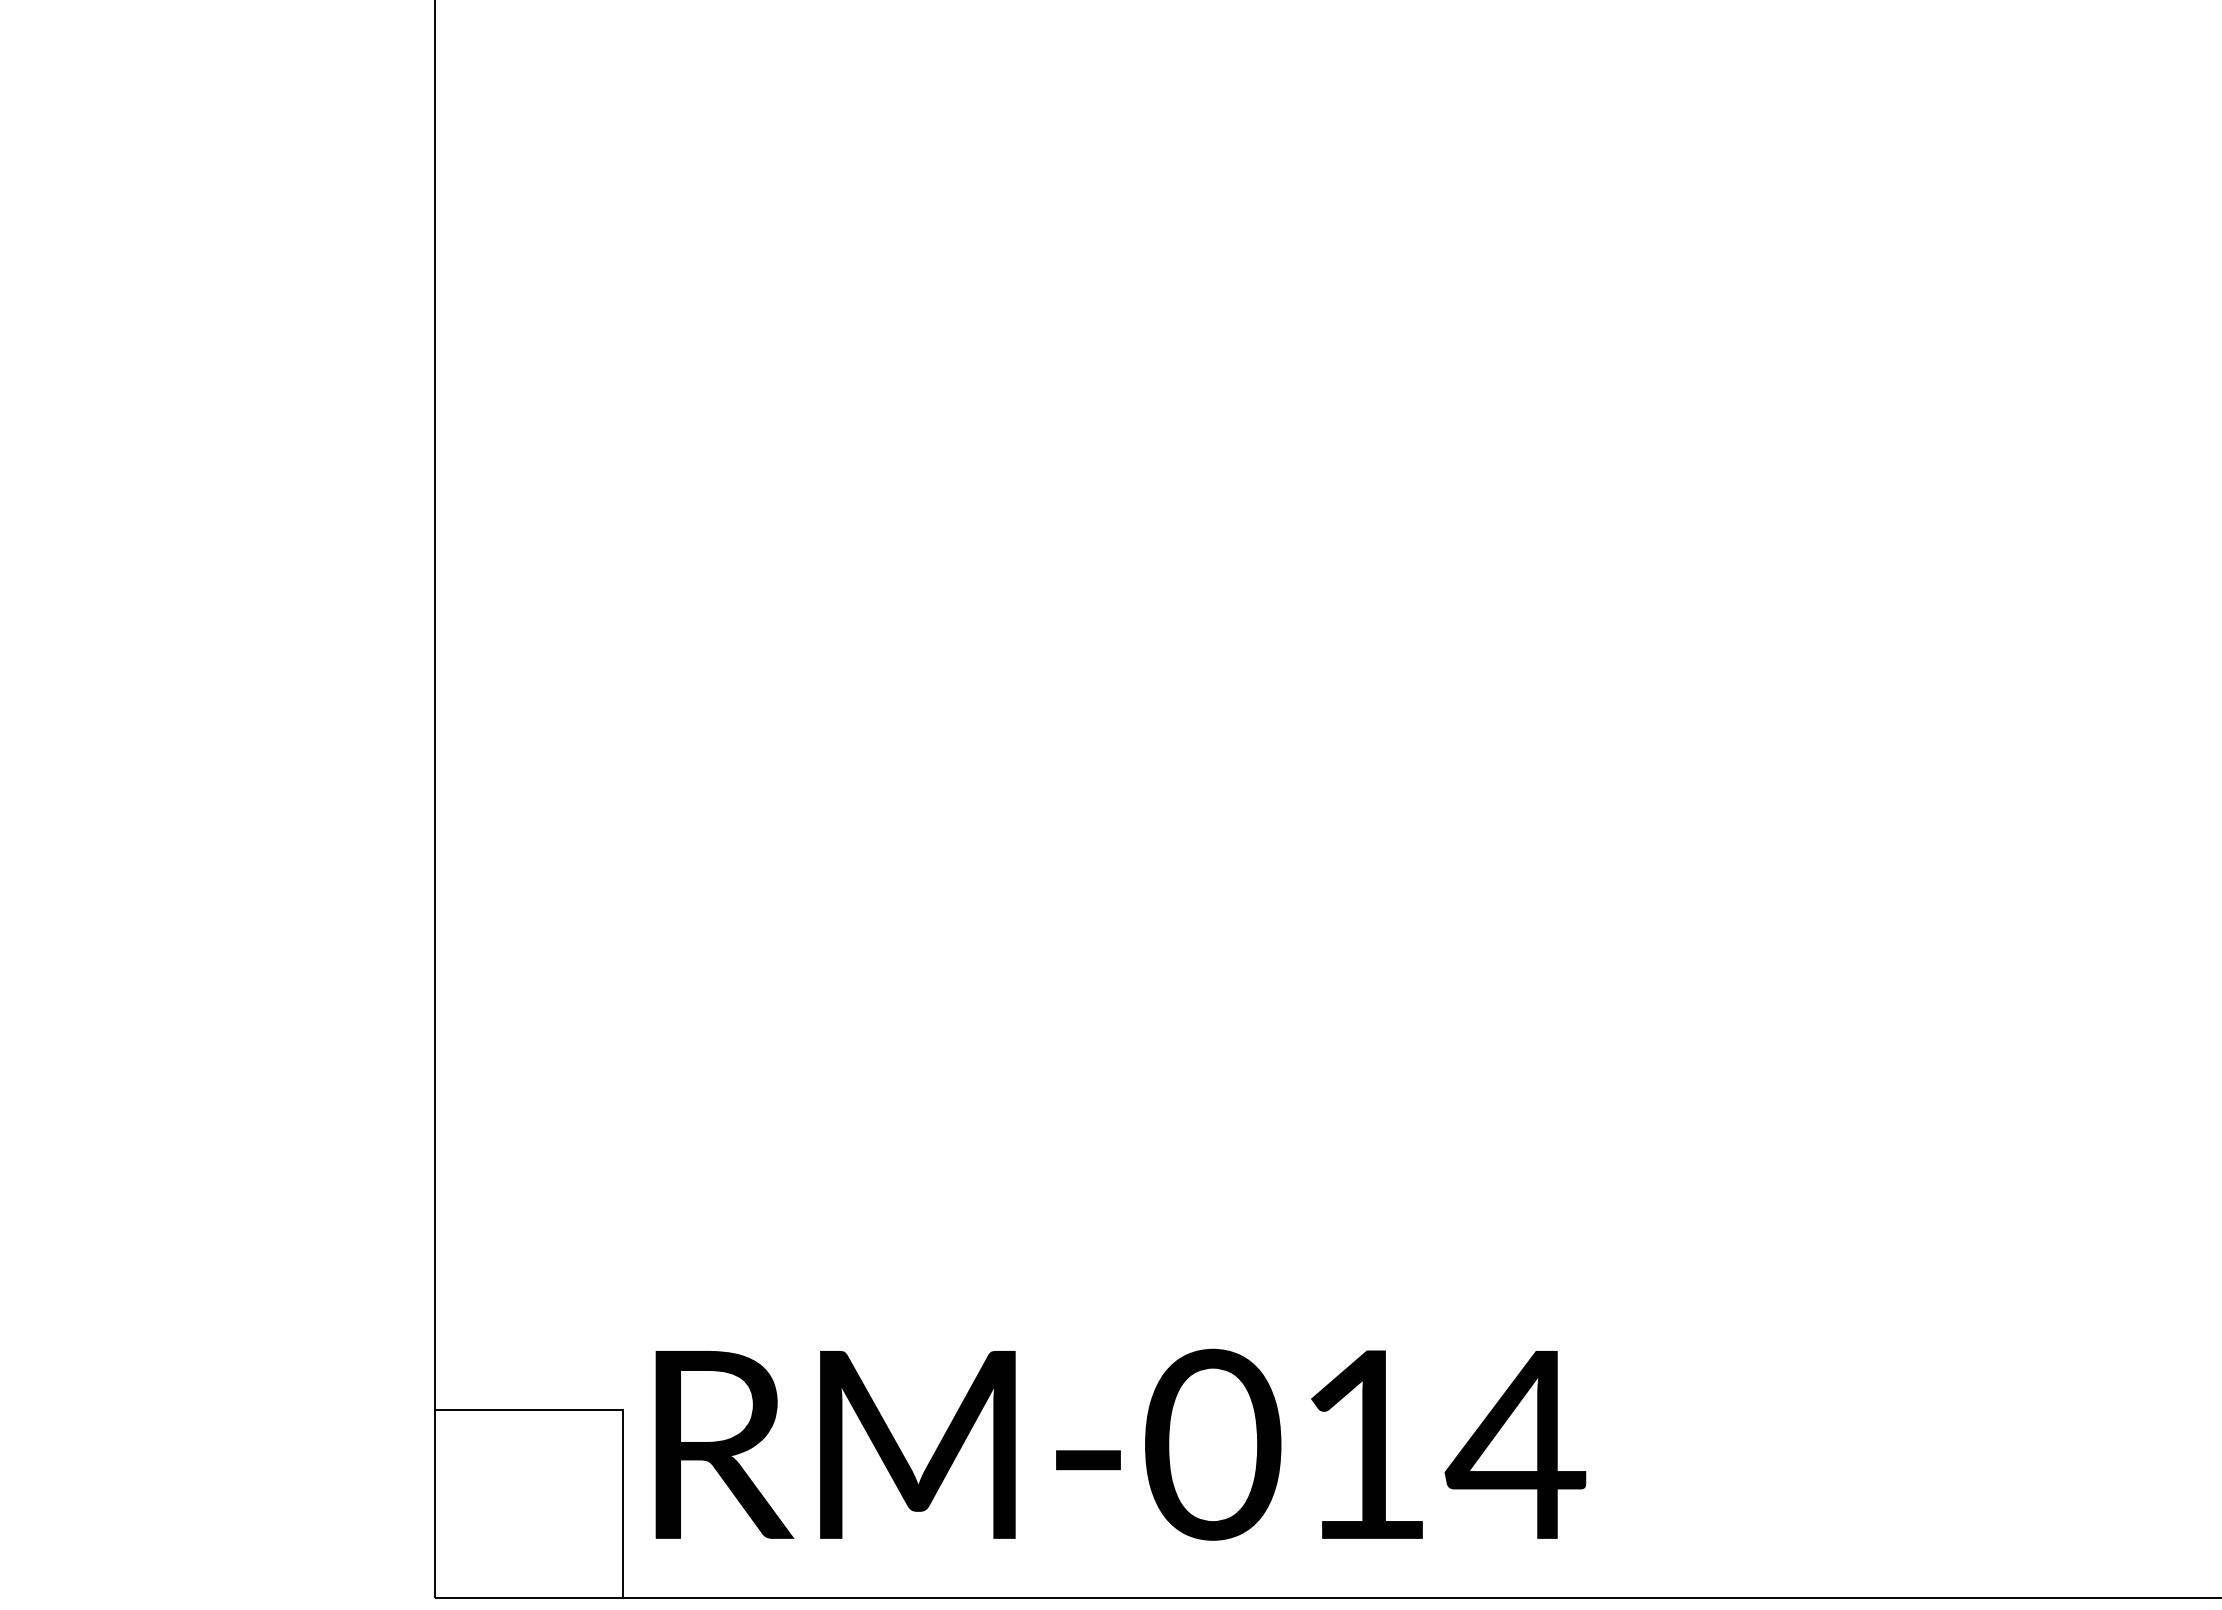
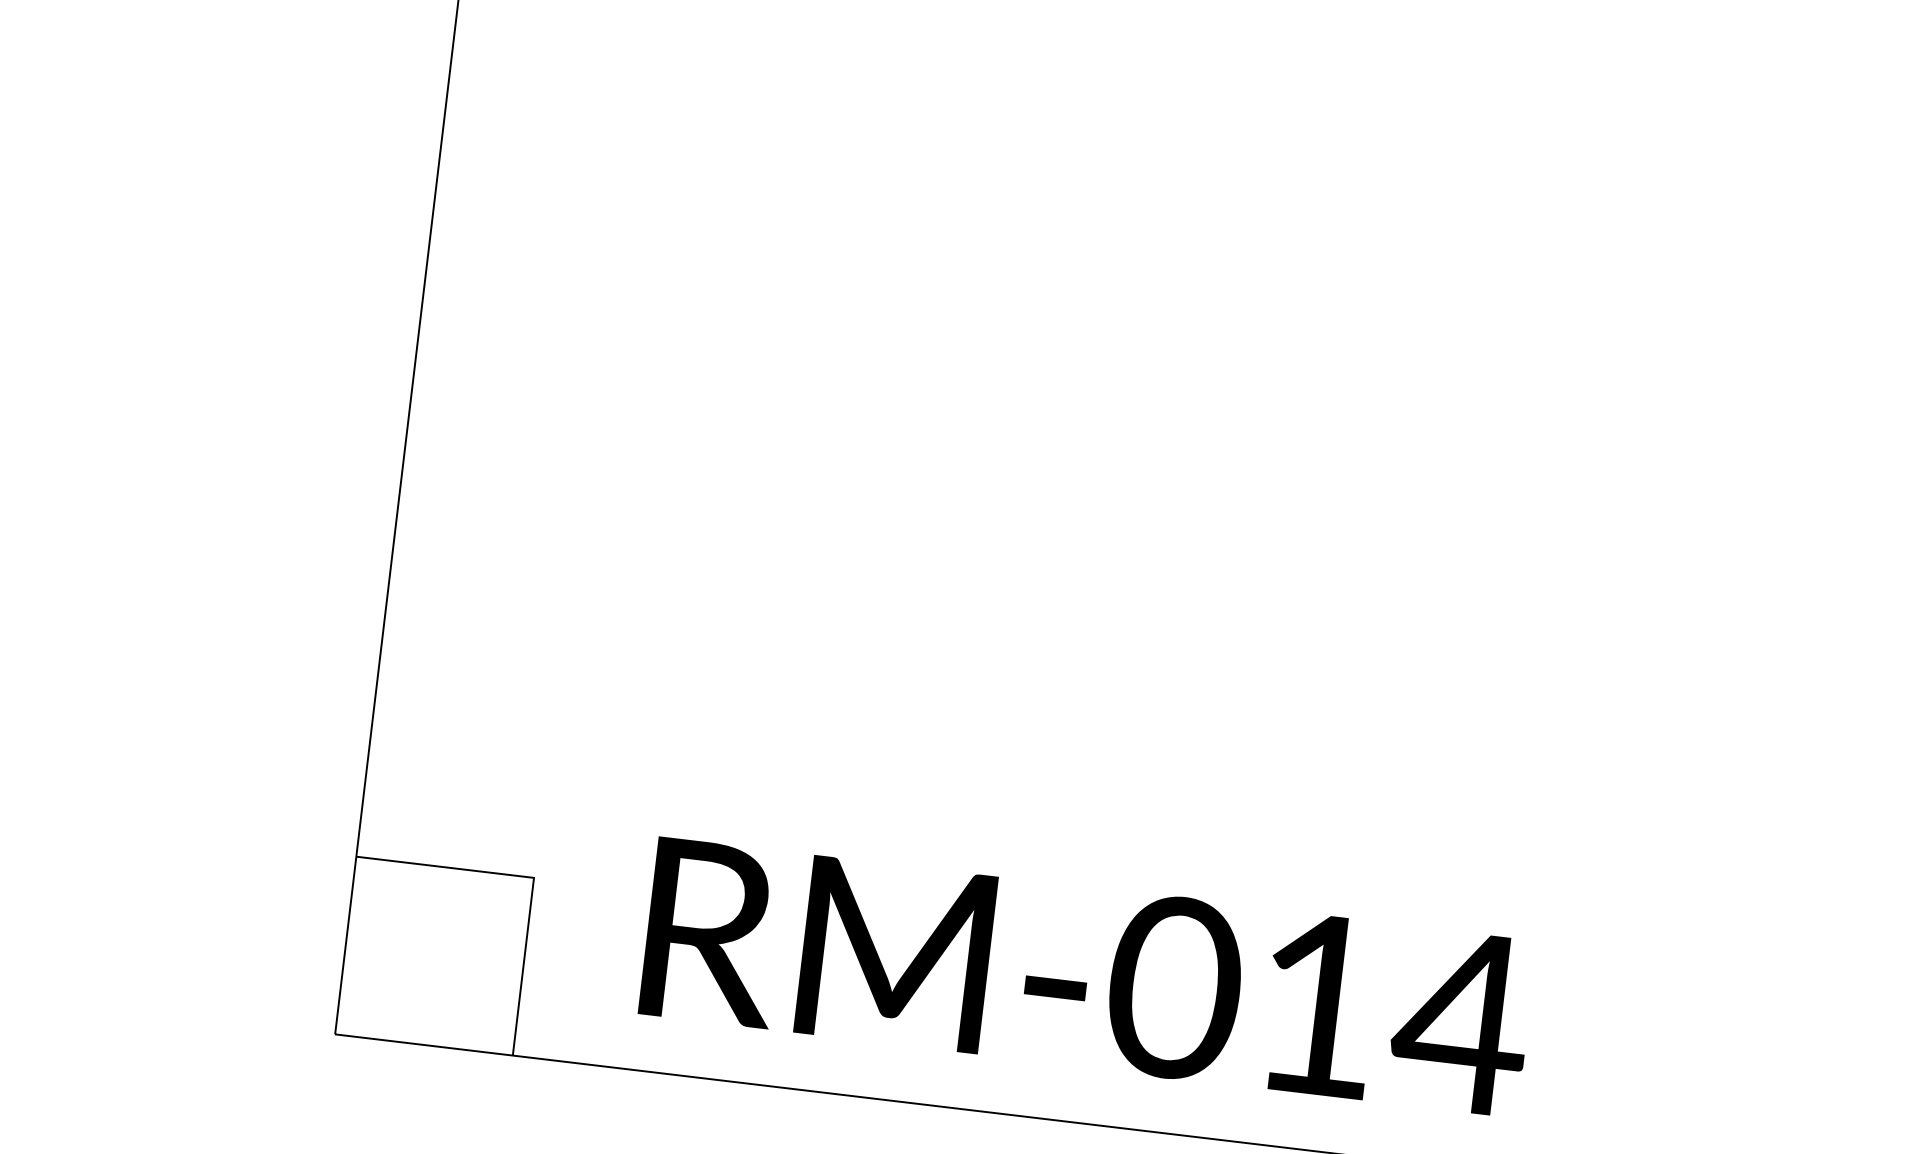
text: (1120, 1444) -> (1087, 977), moved

